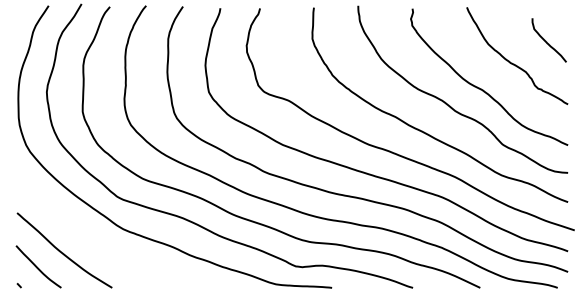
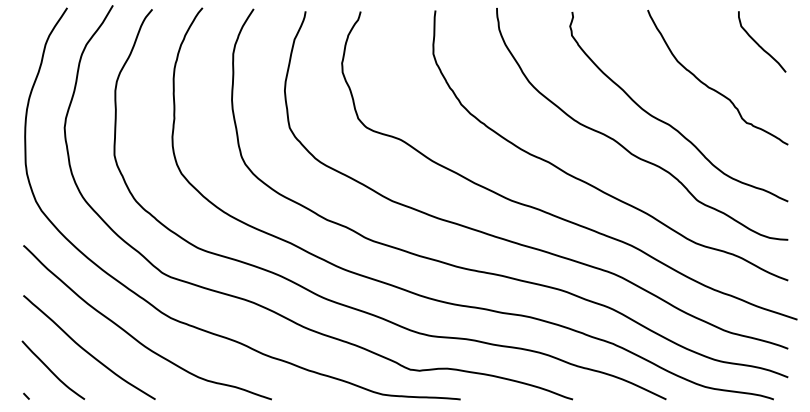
curve: (547, 42) -> (759, 44), moved
curve: (98, 243) -> (136, 338), added

